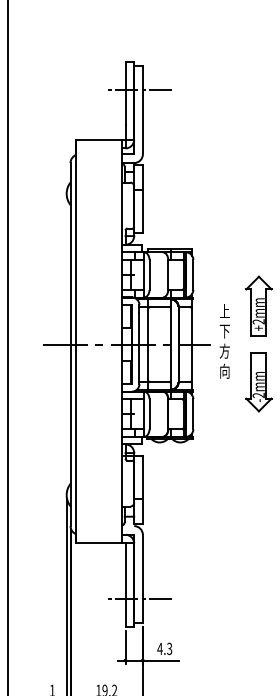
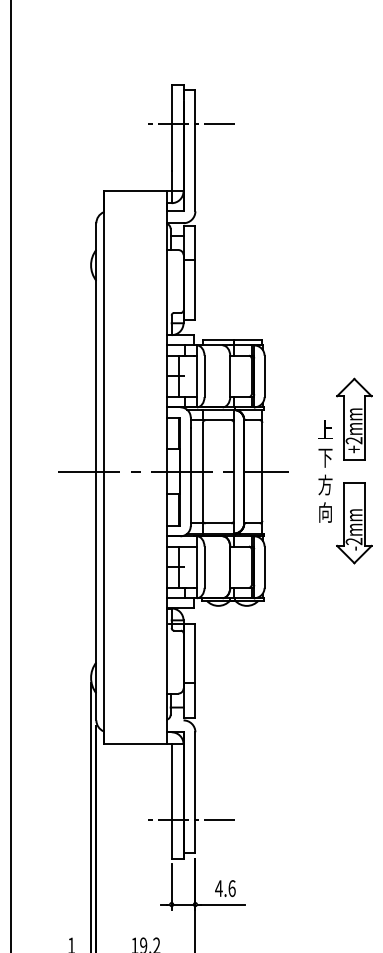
text: (224, 341) -> (325, 471), moved
text: (169, 648) -> (231, 888), 4.3 -> 4.6

